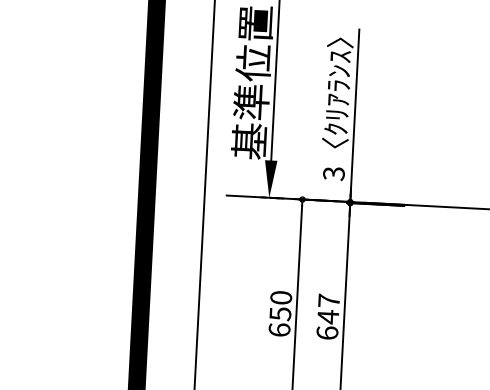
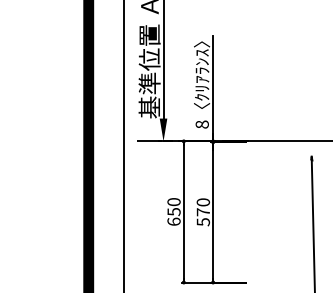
text: (332, 173) -> (201, 124), 3 -> 8
text: (328, 317) -> (203, 212), 647 -> 570

